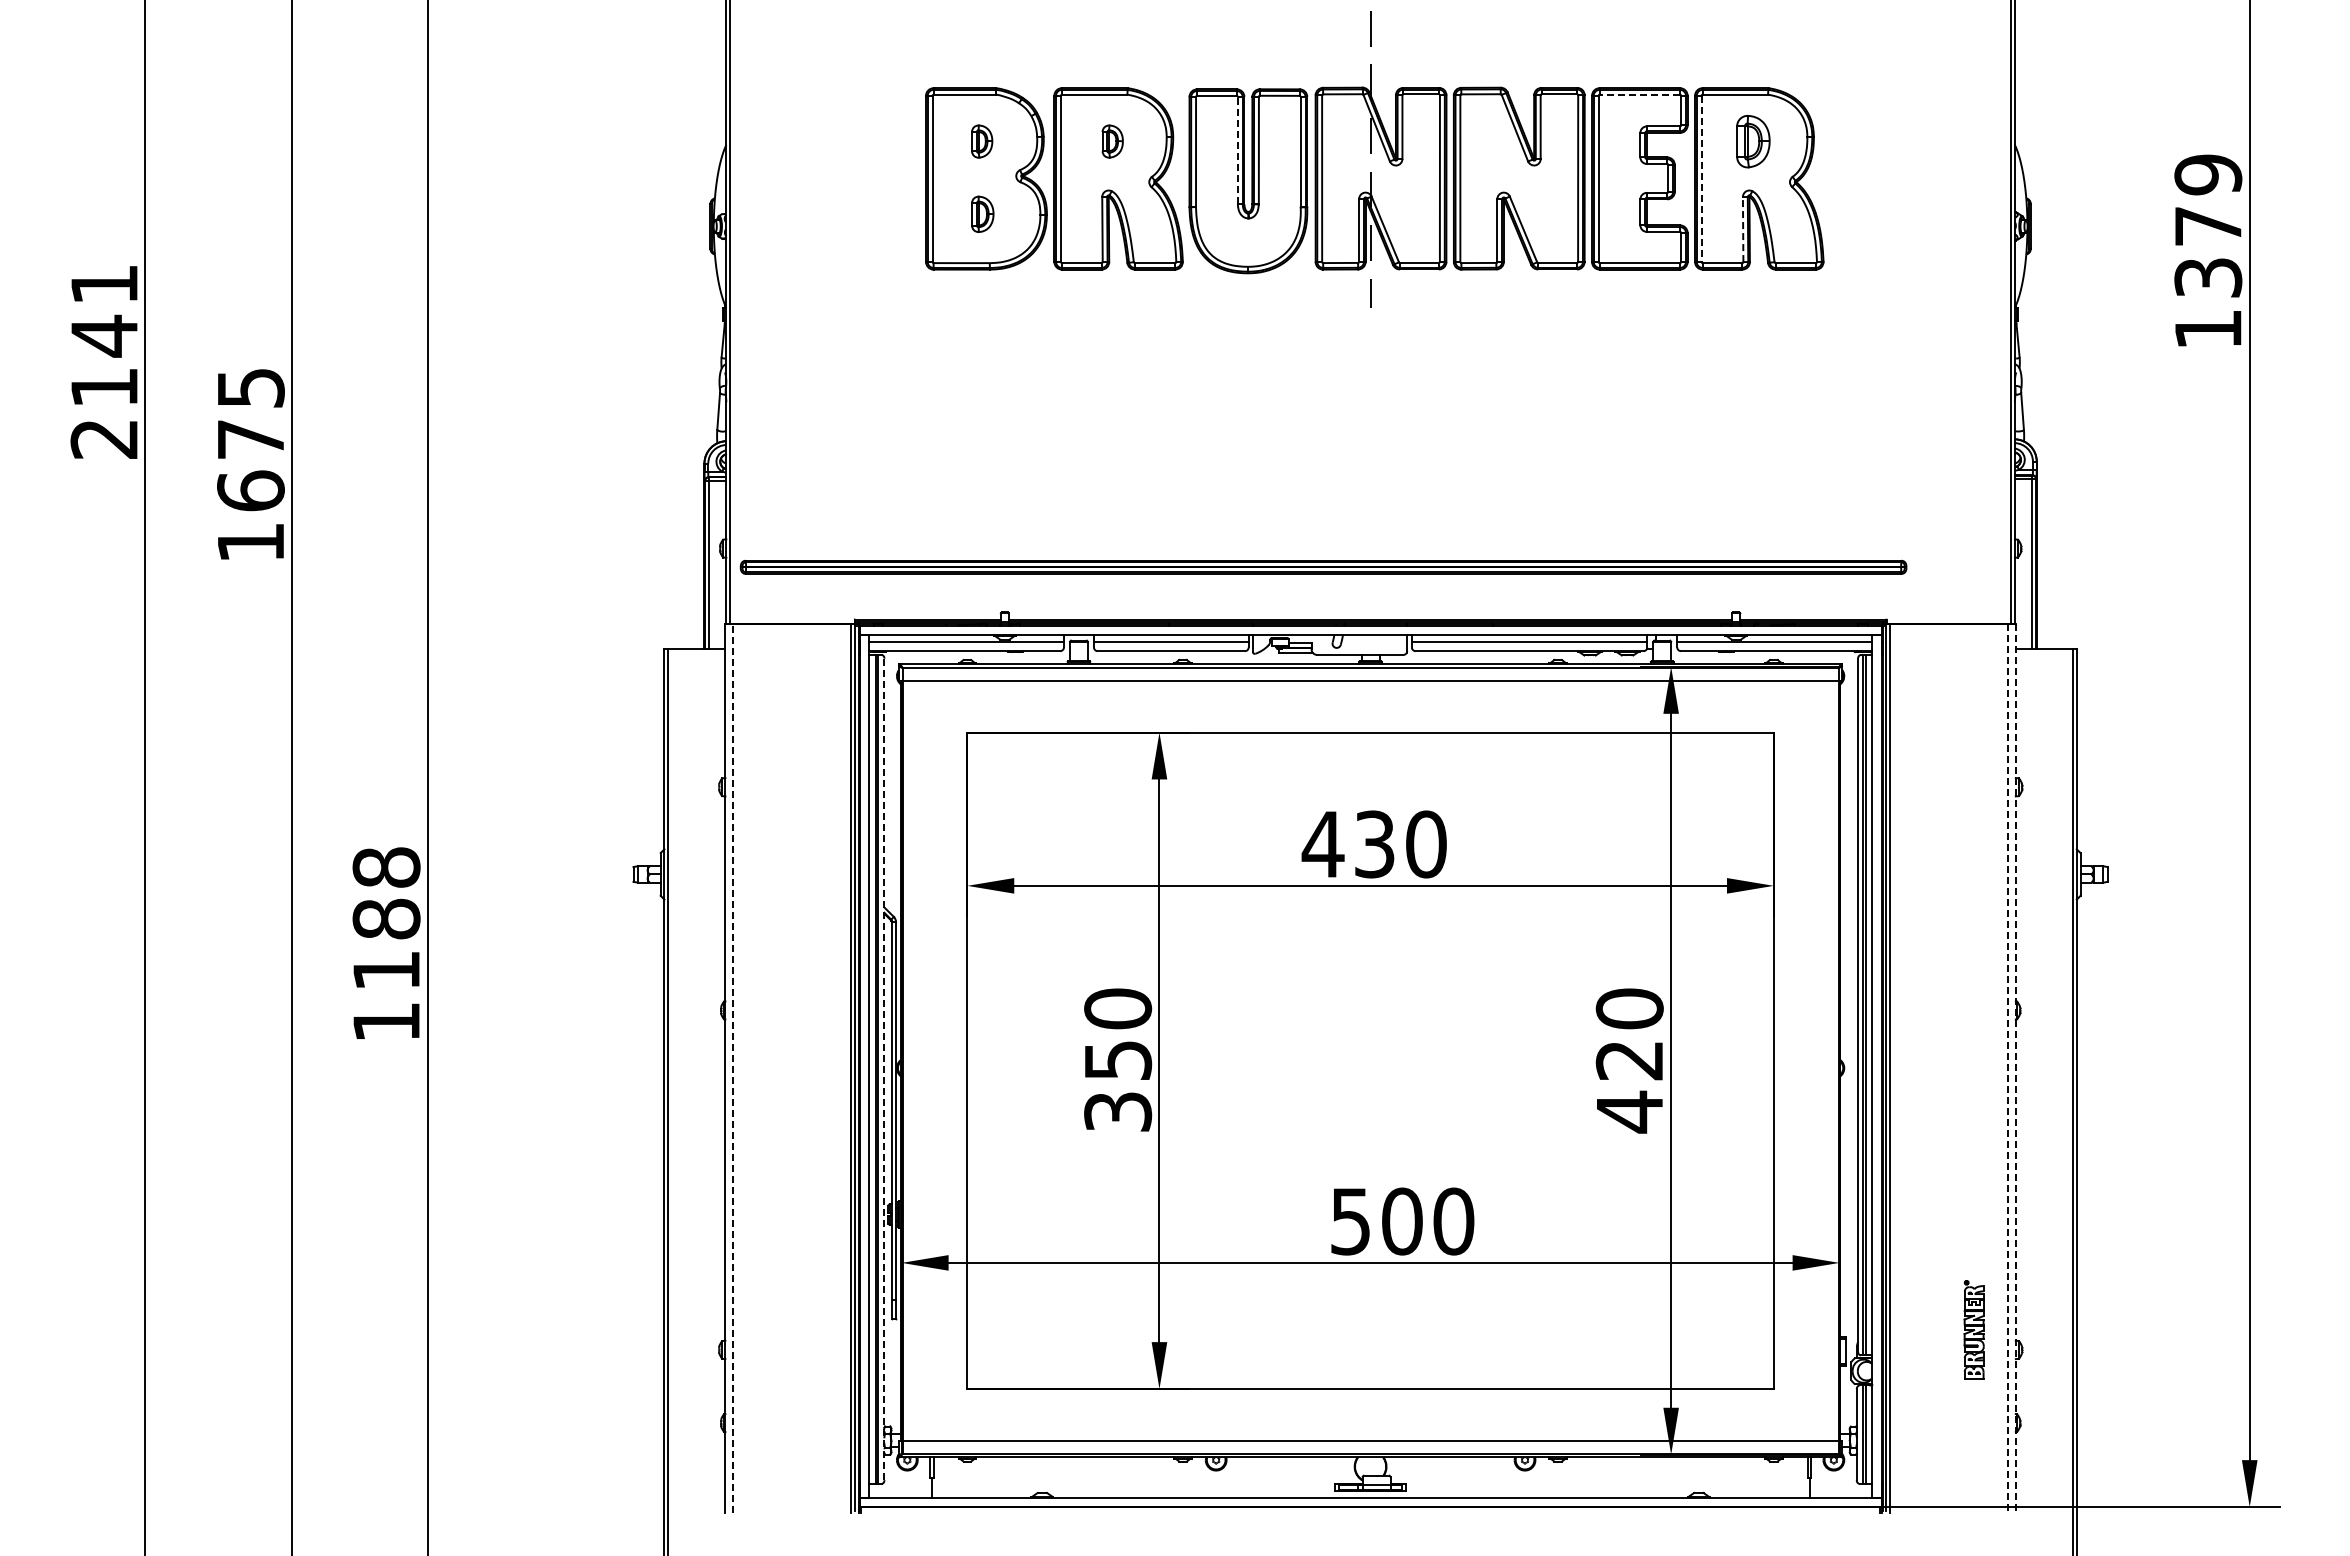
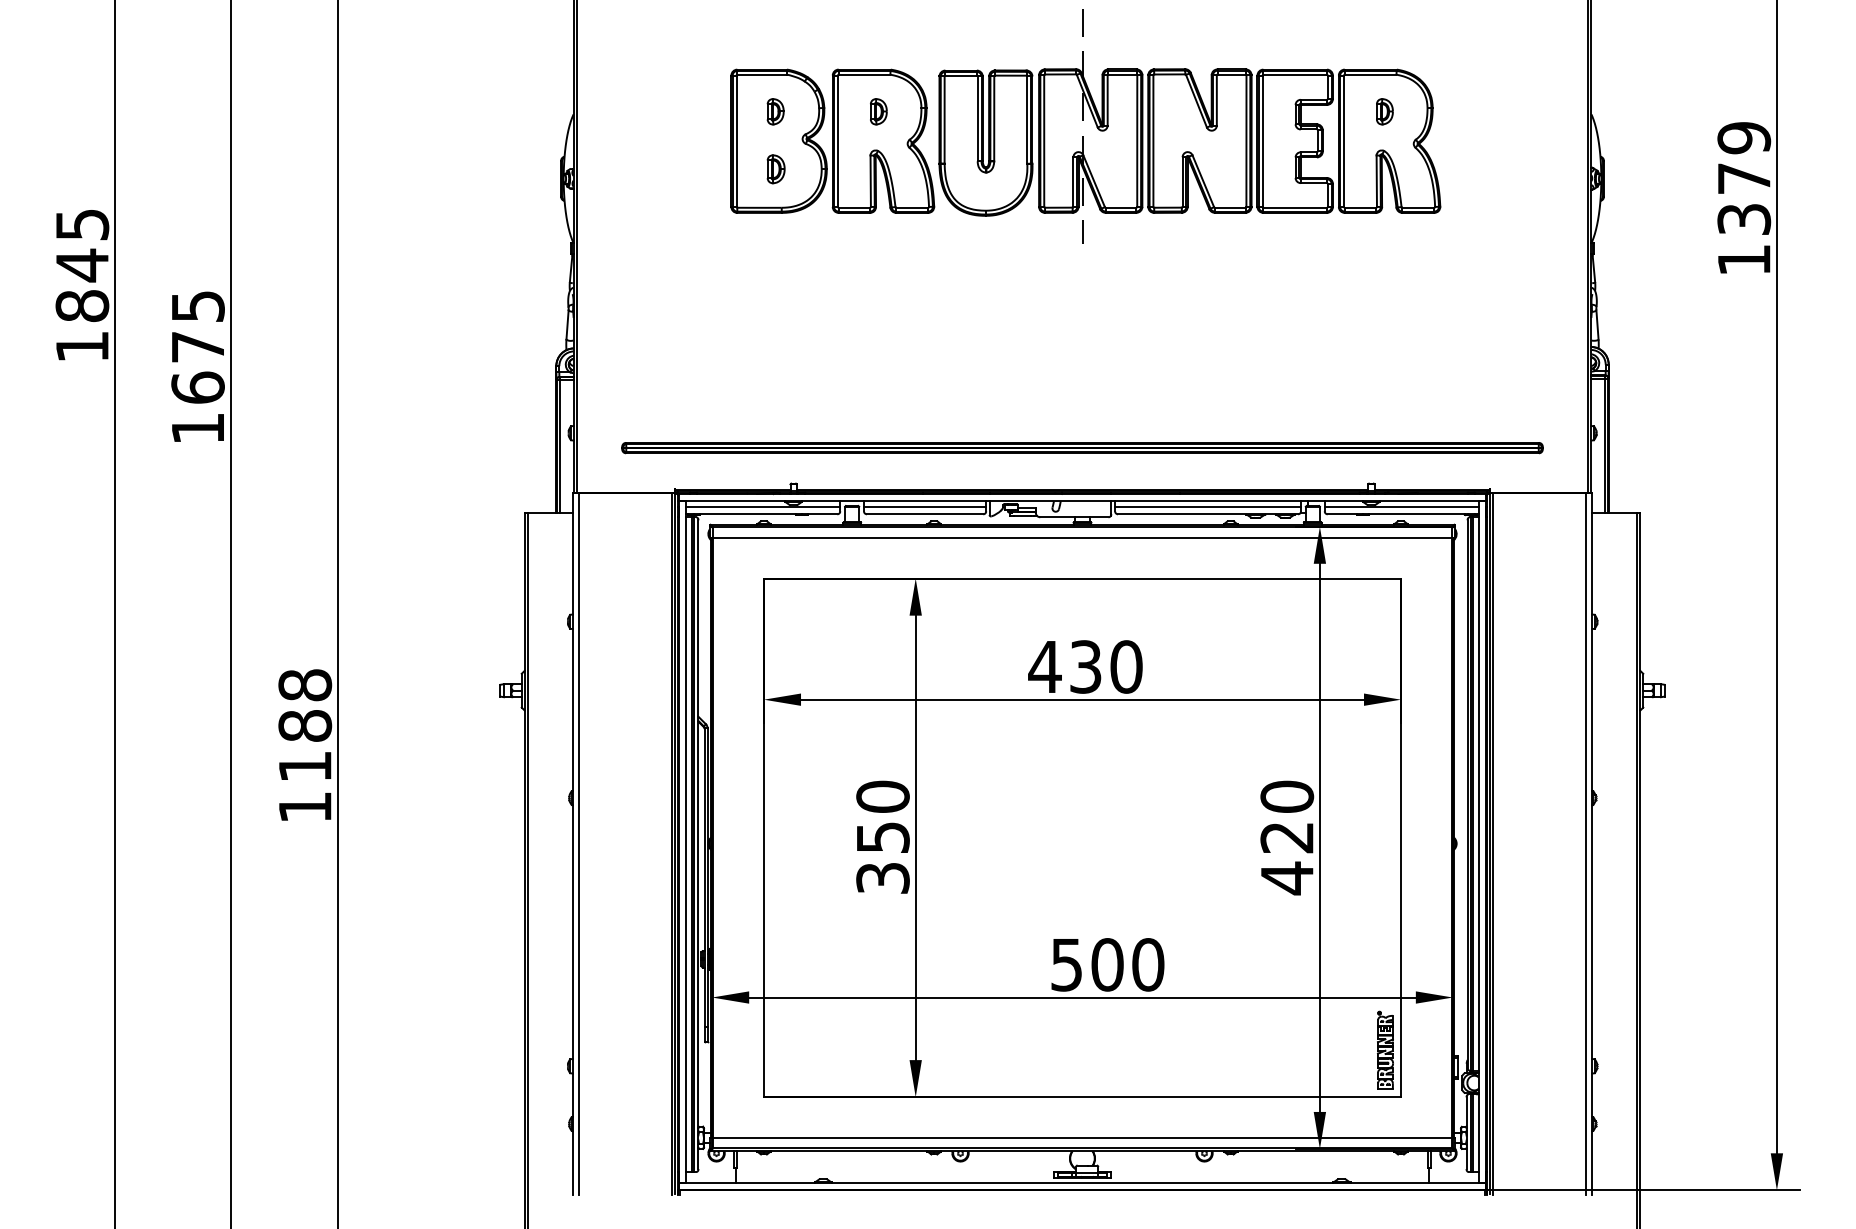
line: (1639, 94) -> (1294, 74), dashed -> solid
part: (1753, 141) -> (1384, 111), size x0.62
line: (1237, 150) -> (977, 118), dashed -> solid
line: (1701, 179) -> (1343, 141), dashed -> solid
line: (1743, 229) -> (1377, 181), dashed -> solid
text: (104, 361) -> (82, 285), 2141 -> 1845
part: (1323, 566) -> (1082, 447), moved
line: (732, 1068) -> (578, 843), dashed -> solid
line: (2008, 1068) -> (1586, 843), dashed -> solid
line: (2015, 1068) -> (1591, 843), dashed -> solid
line: (884, 1069) -> (698, 844), dashed -> solid
part: (1973, 1329) -> (1384, 1050), moved

